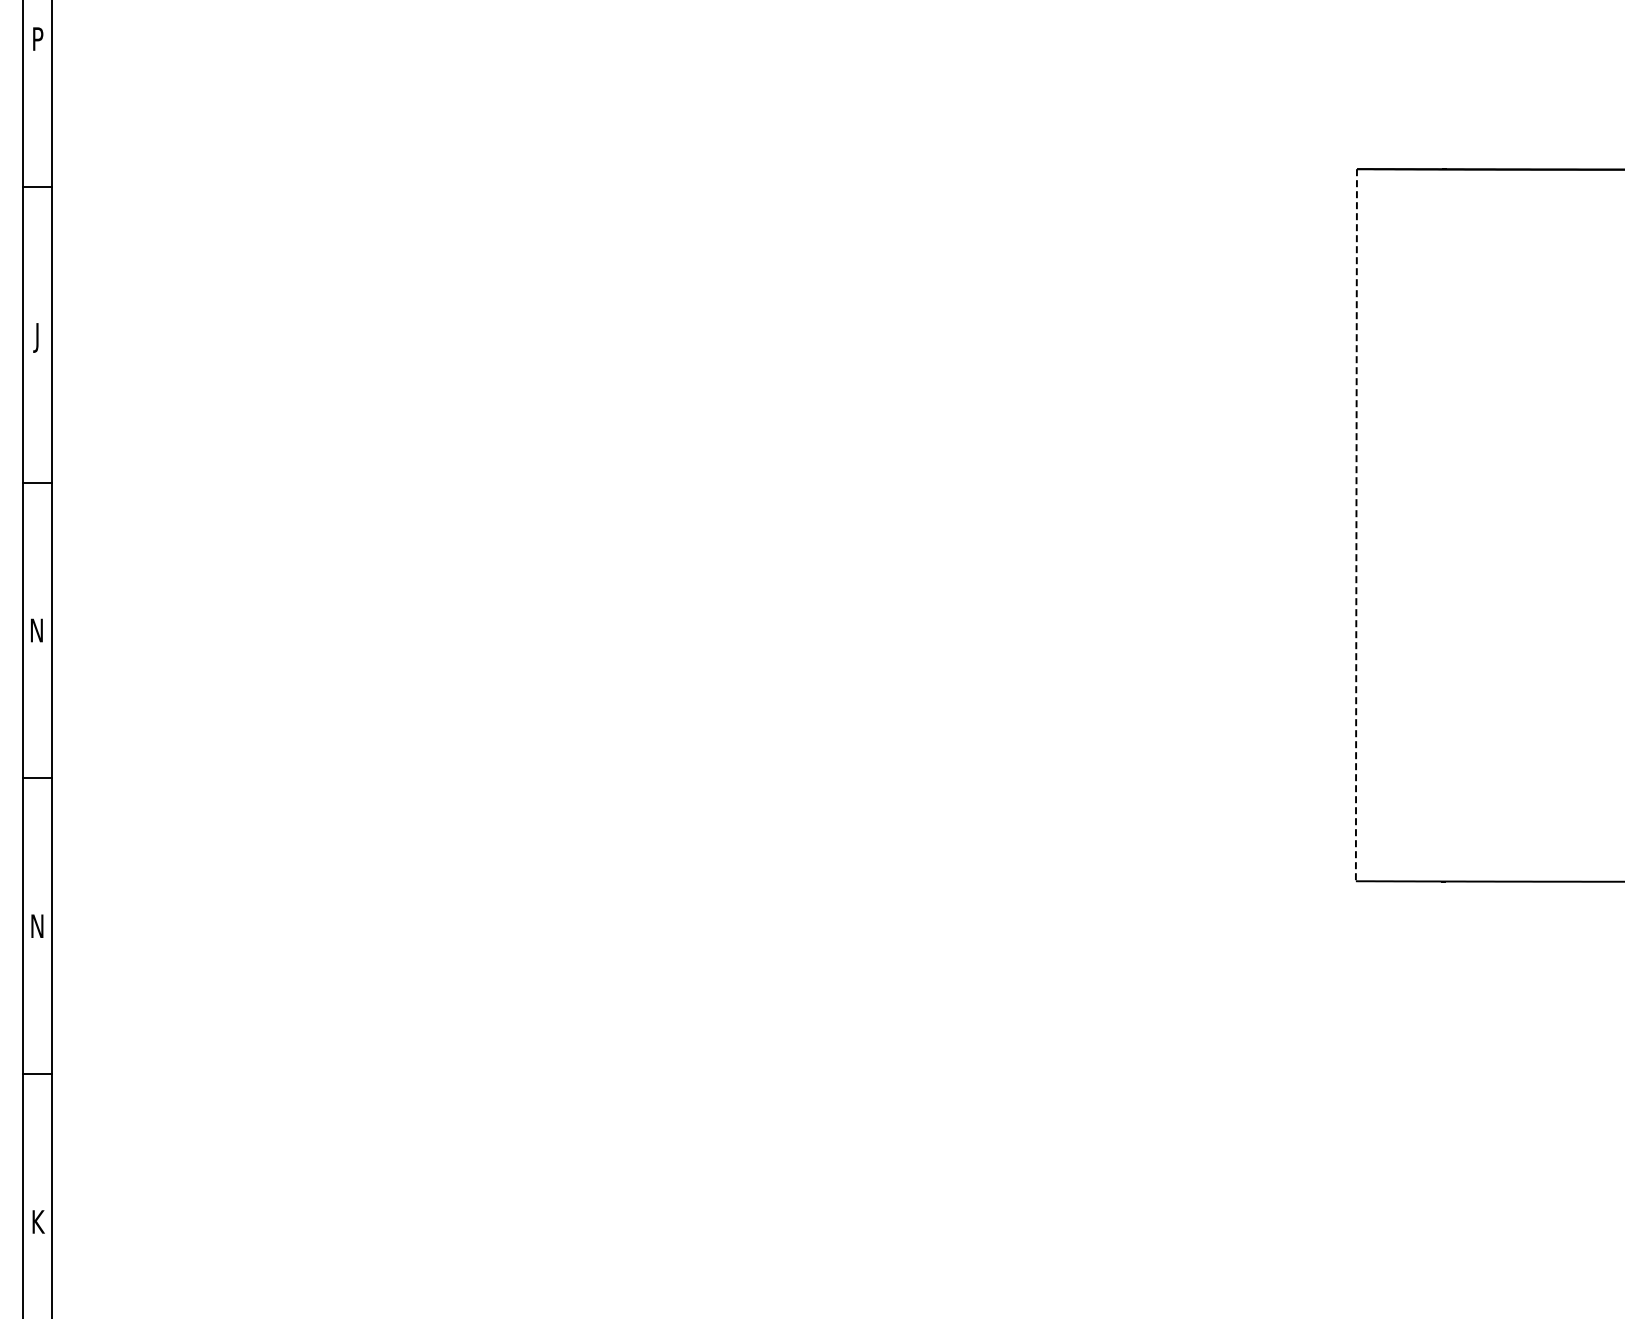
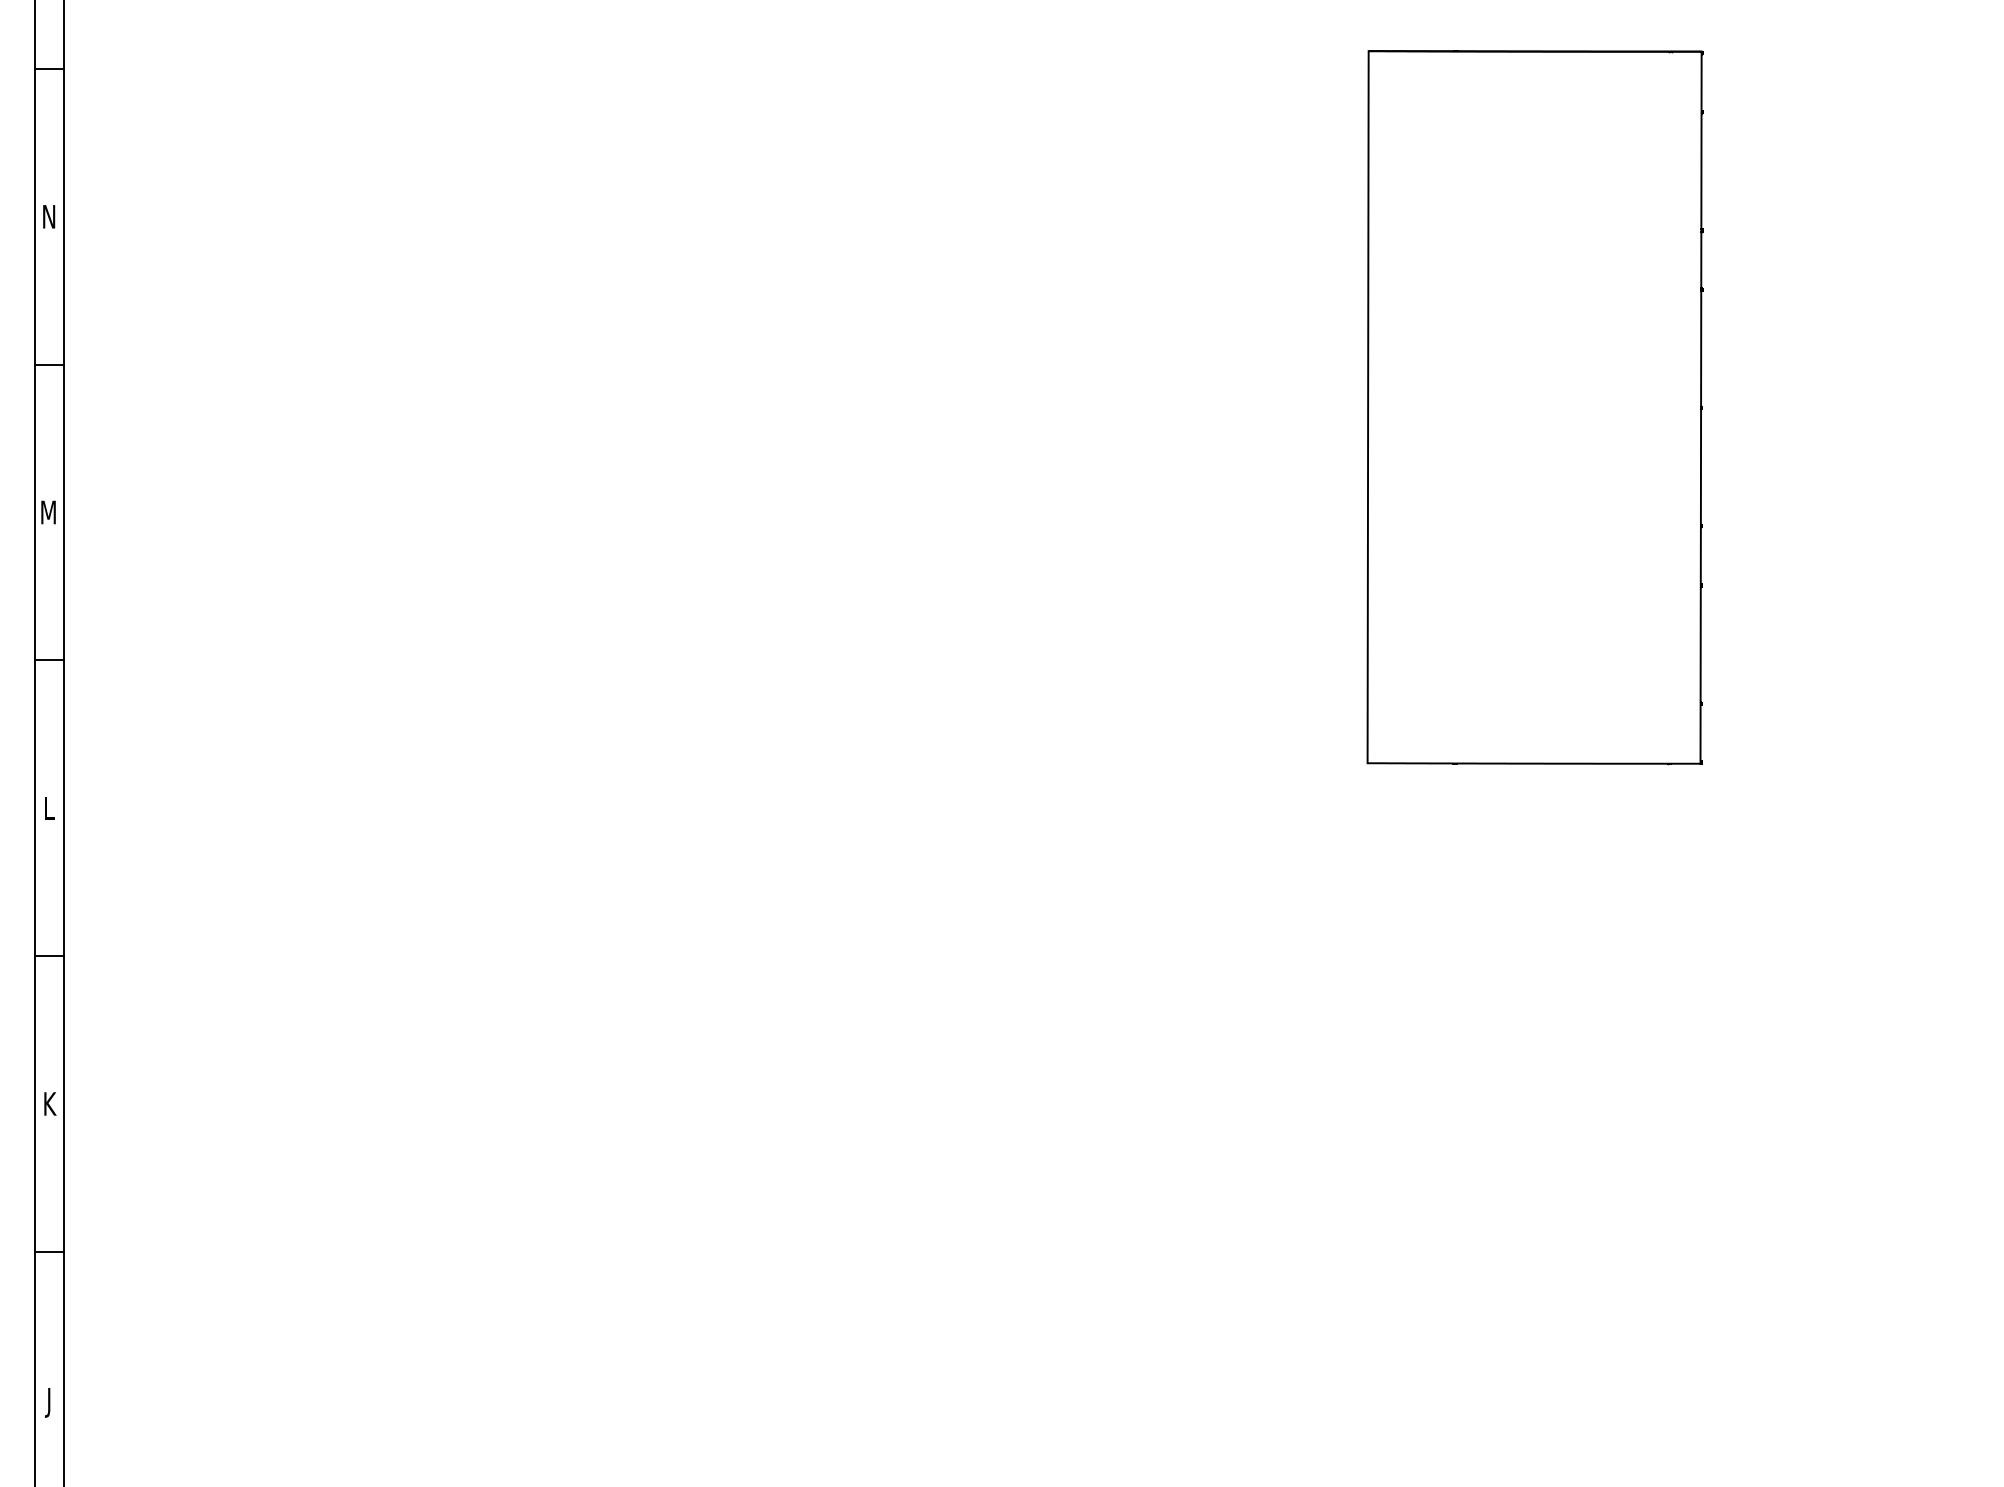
text: (37, 337) -> (49, 219), J -> N
line: (1356, 525) -> (1368, 407), dashed -> solid
text: (36, 630) -> (48, 512), N -> M
text: (37, 925) -> (49, 807), N -> L

